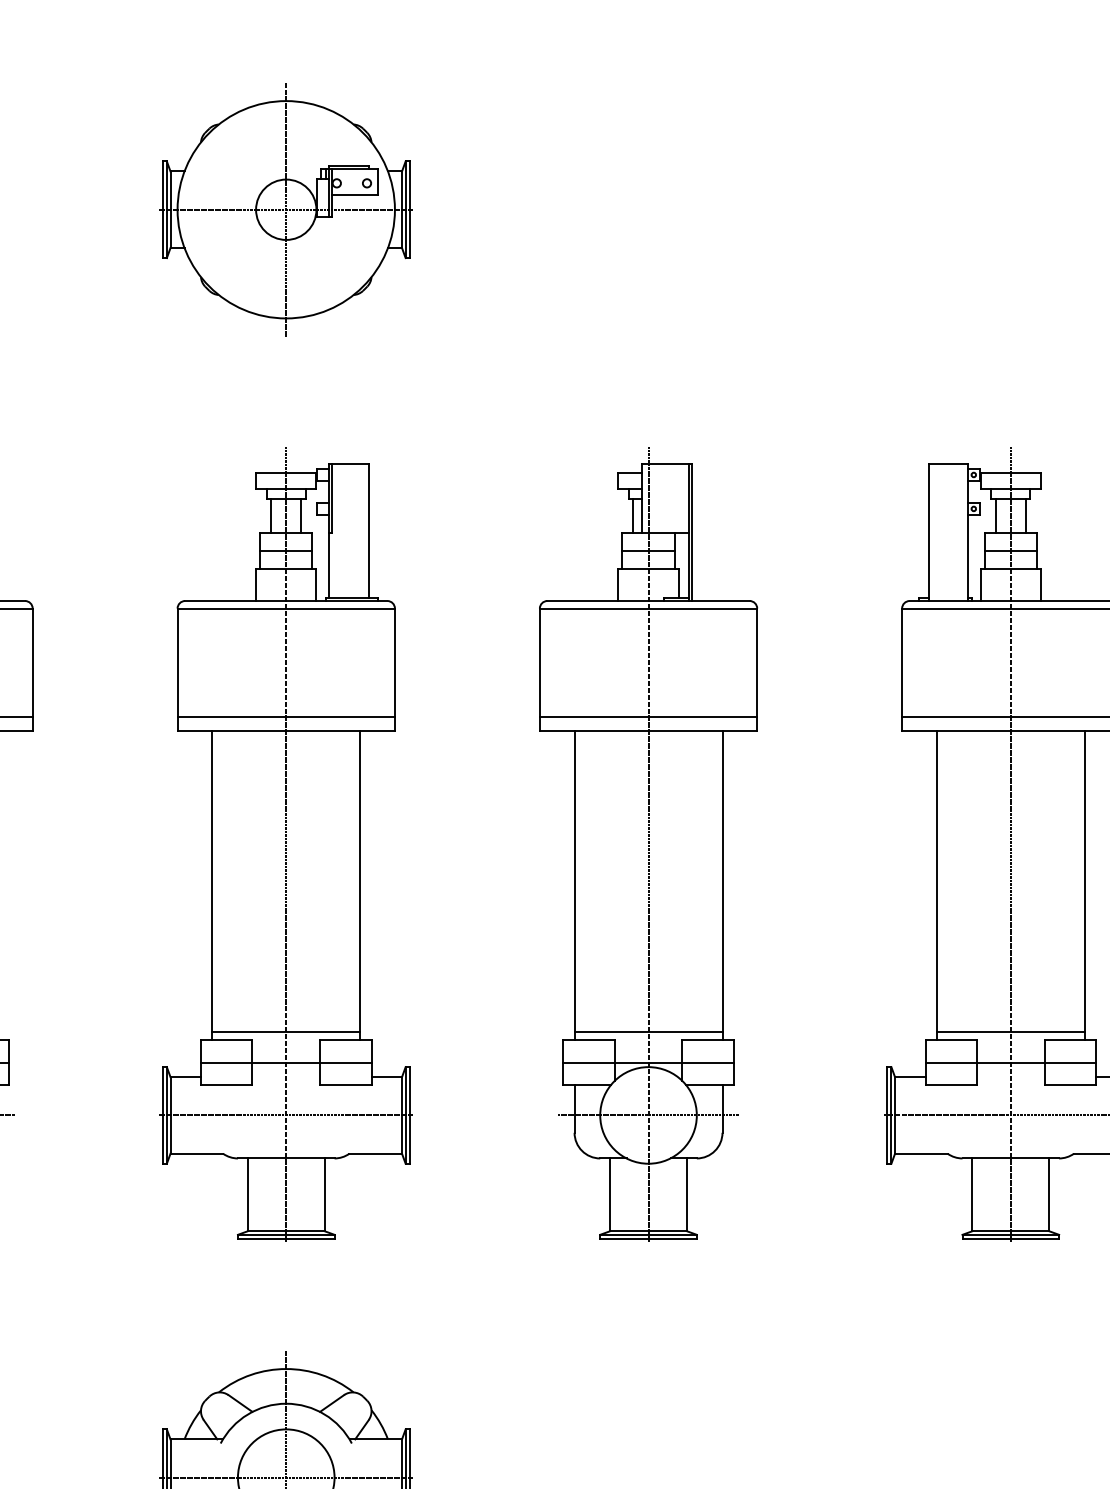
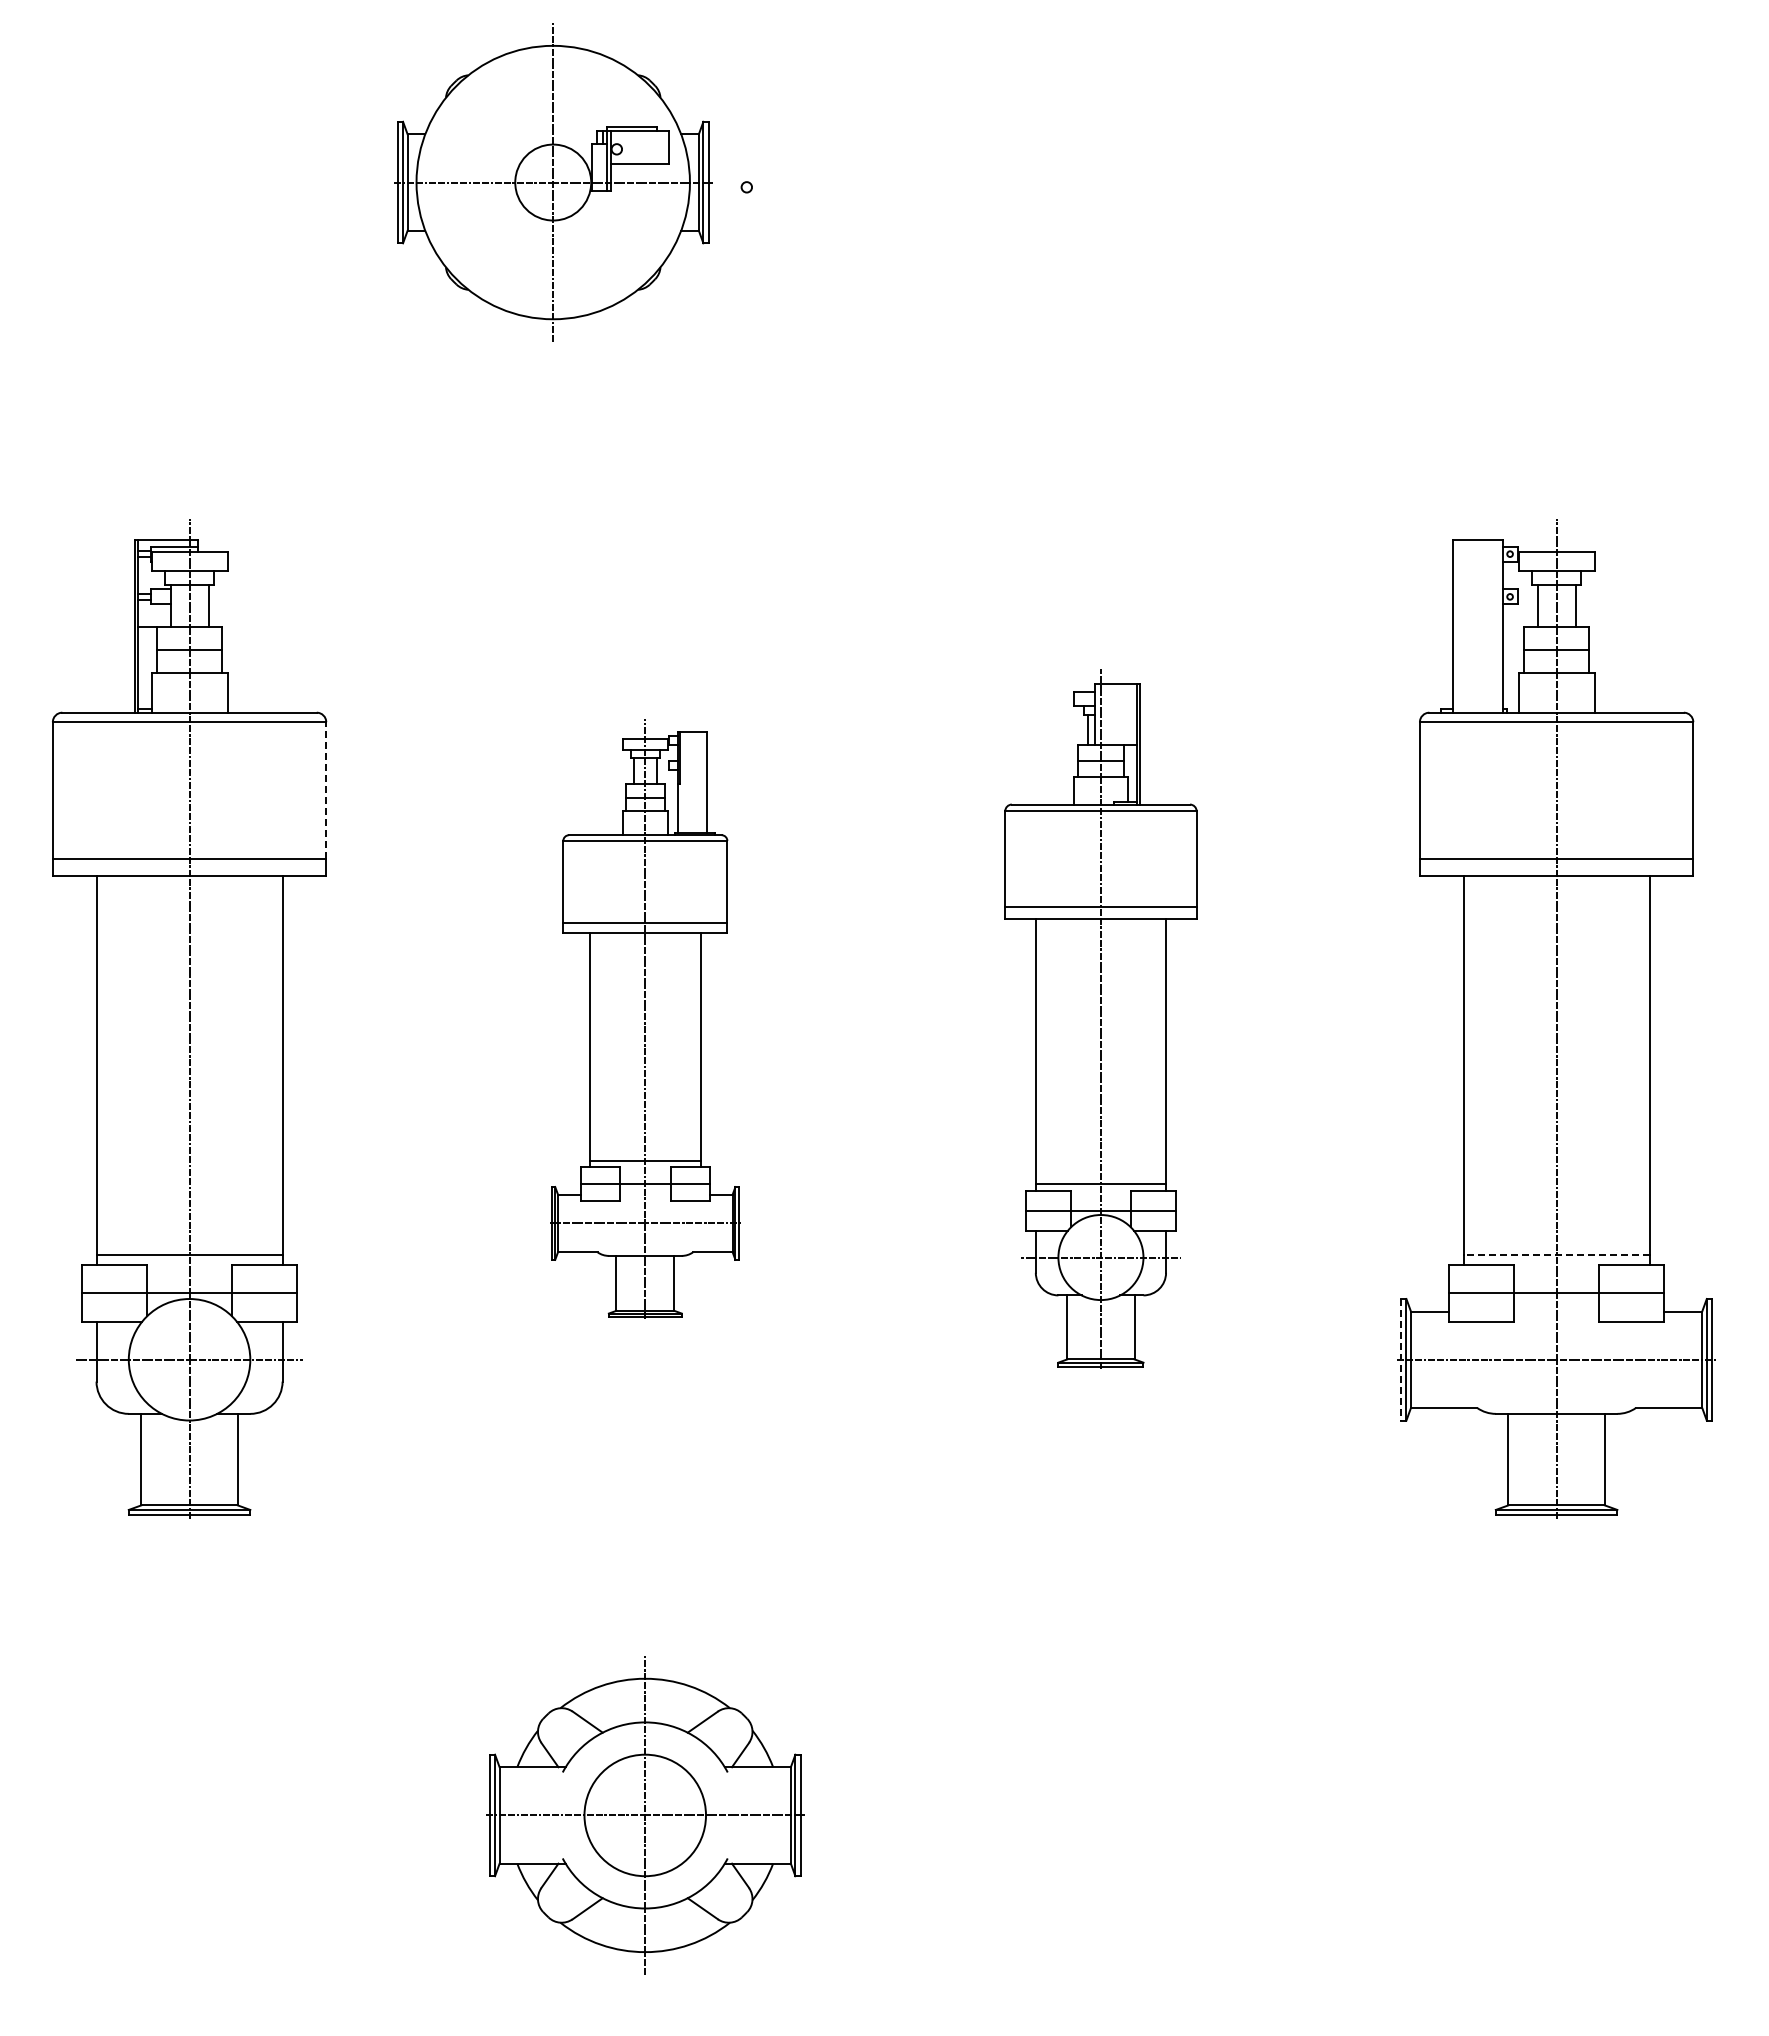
part: (286, 209) -> (553, 182), moved
line: (32, 662) -> (326, 790), solid -> dashed
part: (286, 844) -> (645, 1018), size x0.6
part: (648, 844) -> (1100, 1018), size x0.7
line: (1010, 1032) -> (1556, 1255), solid -> dashed
line: (886, 1115) -> (1400, 1359), solid -> dashed

